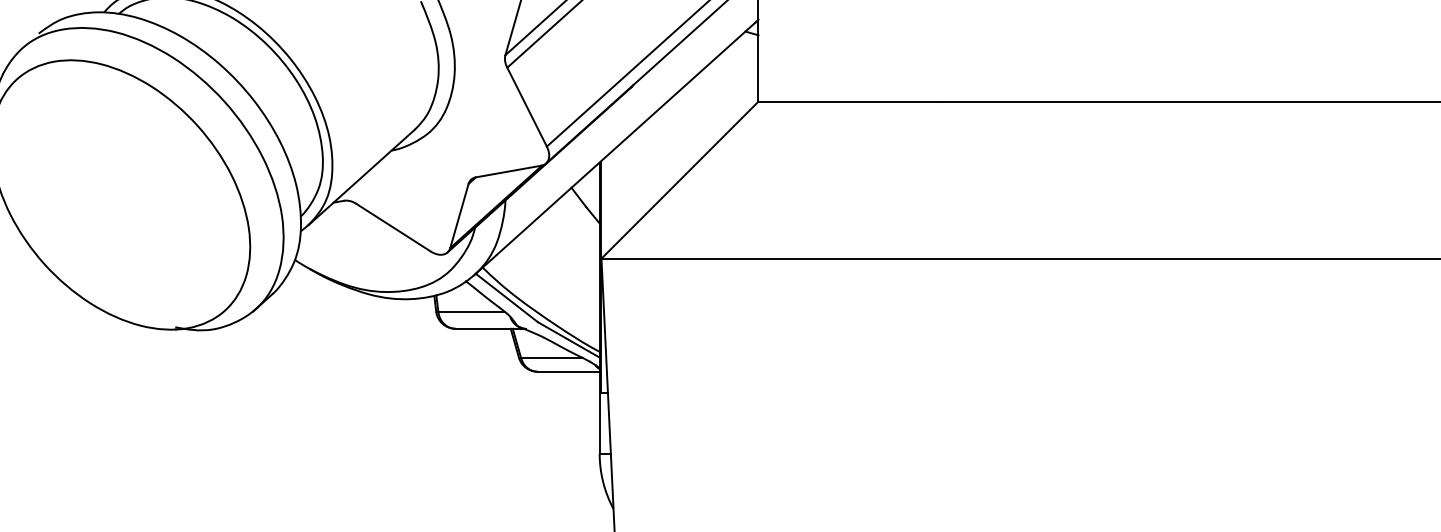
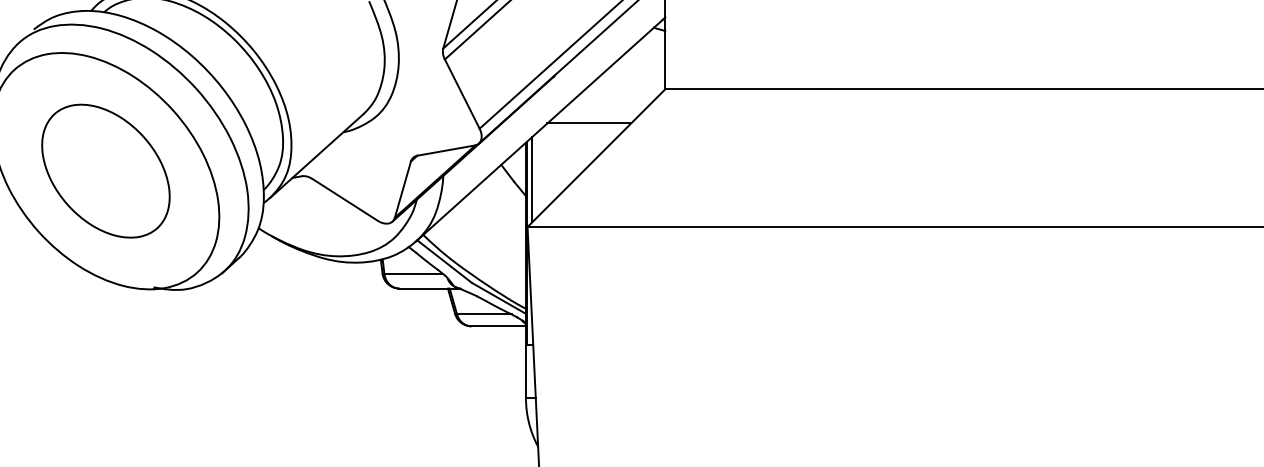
line: (671, 140) -> (589, 123), added
part: (120, 194) -> (105, 170), added
line: (607, 204) -> (532, 179), added

